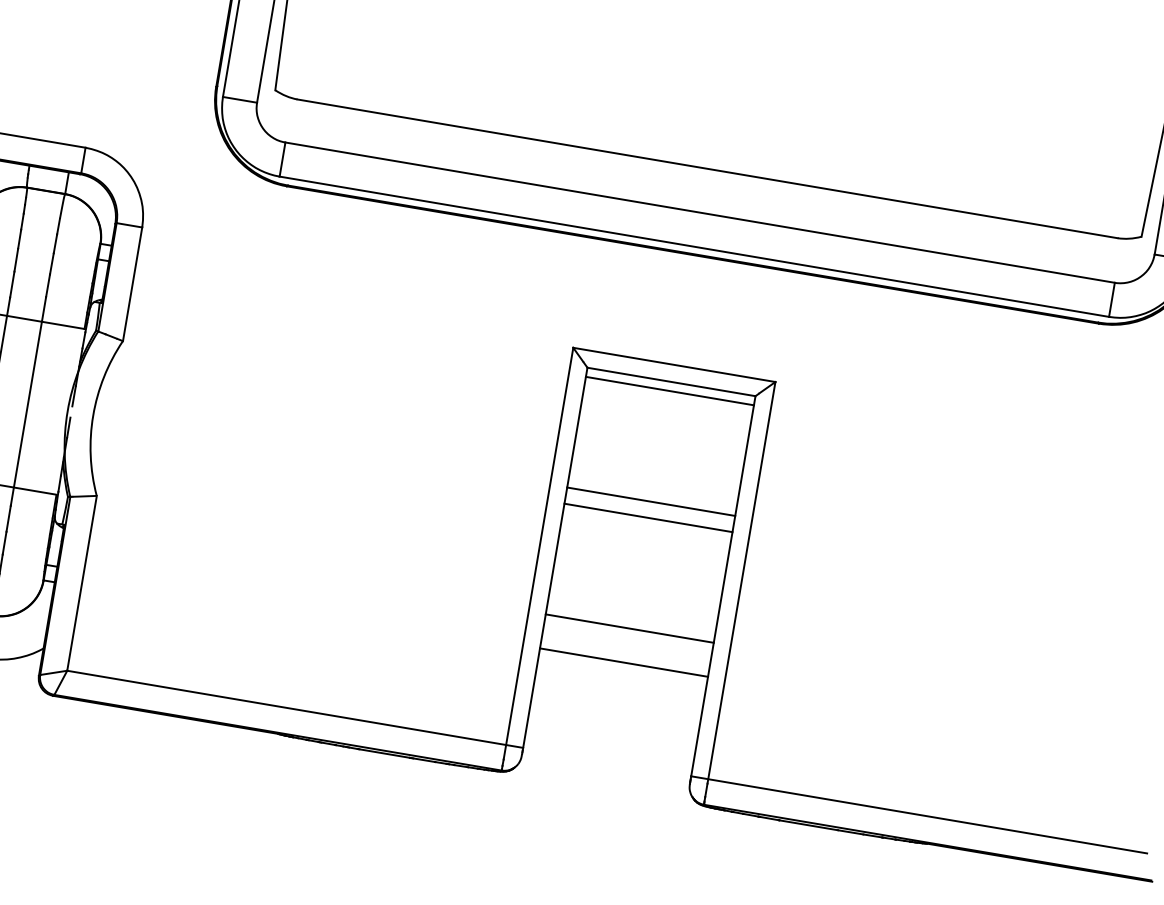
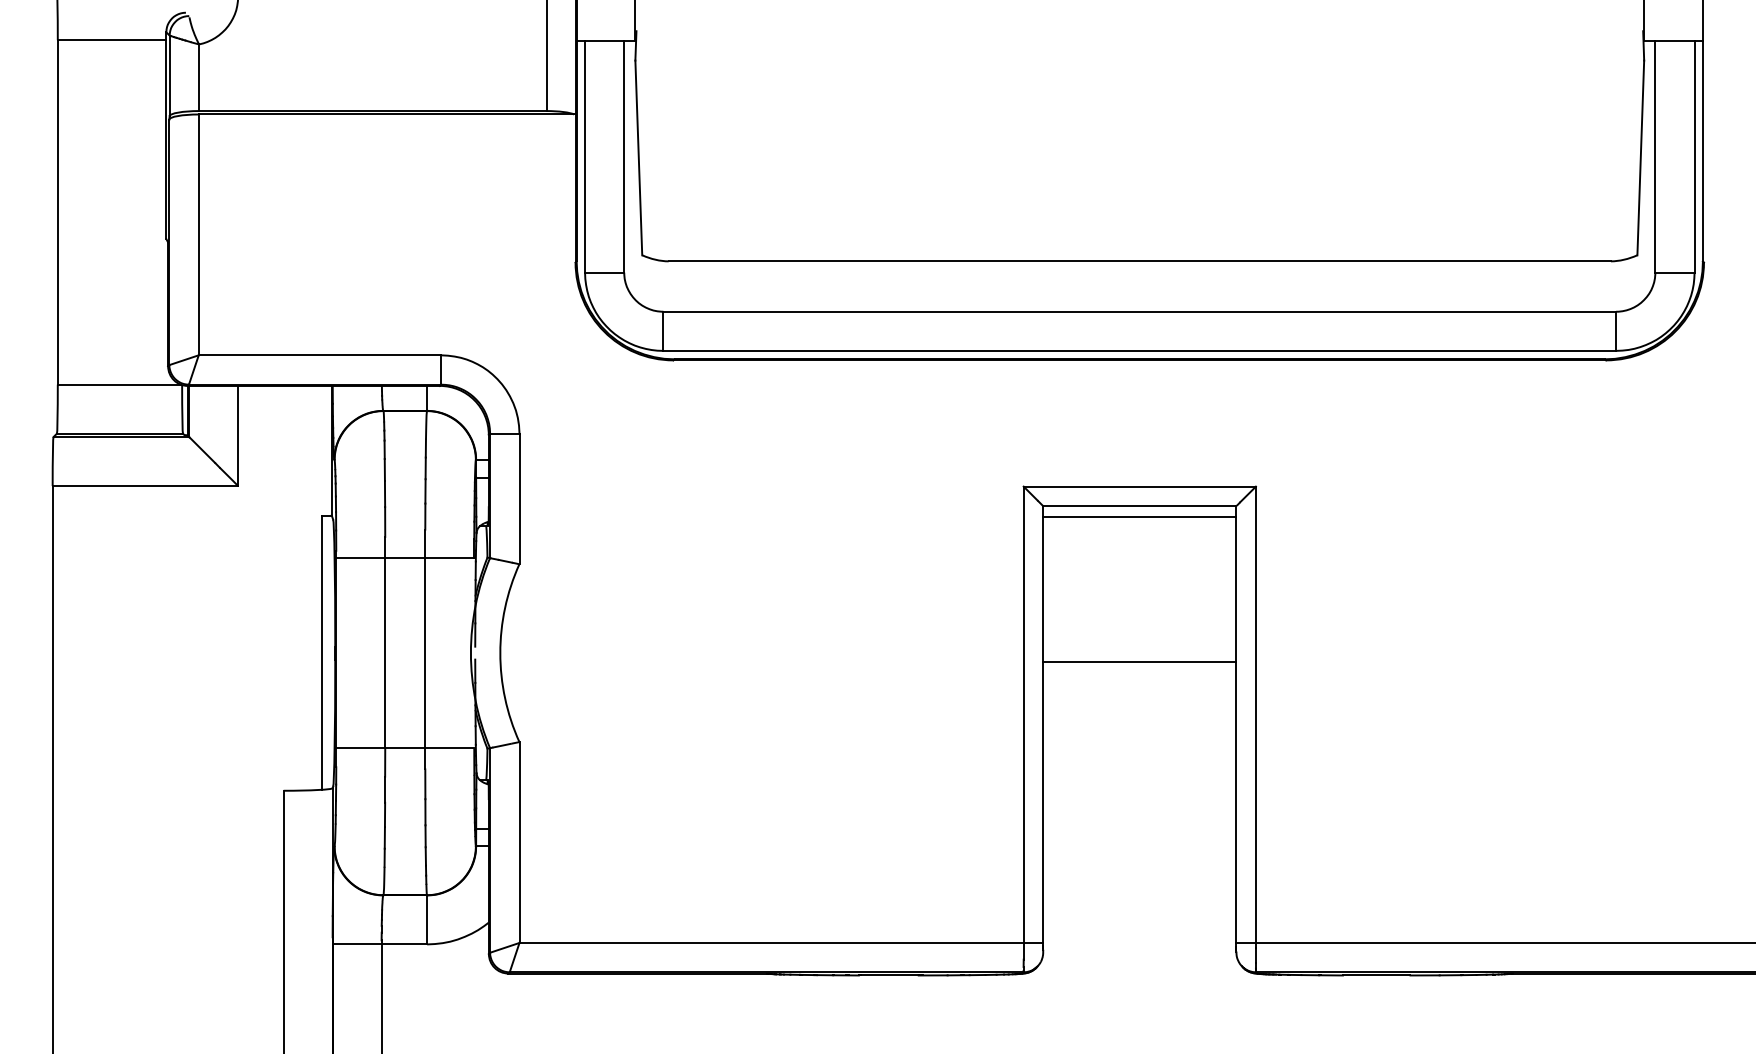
line: (651, 501) -> (1139, 643), removed
line: (629, 628) -> (1139, 789), removed
line: (623, 662) -> (1139, 828), removed

